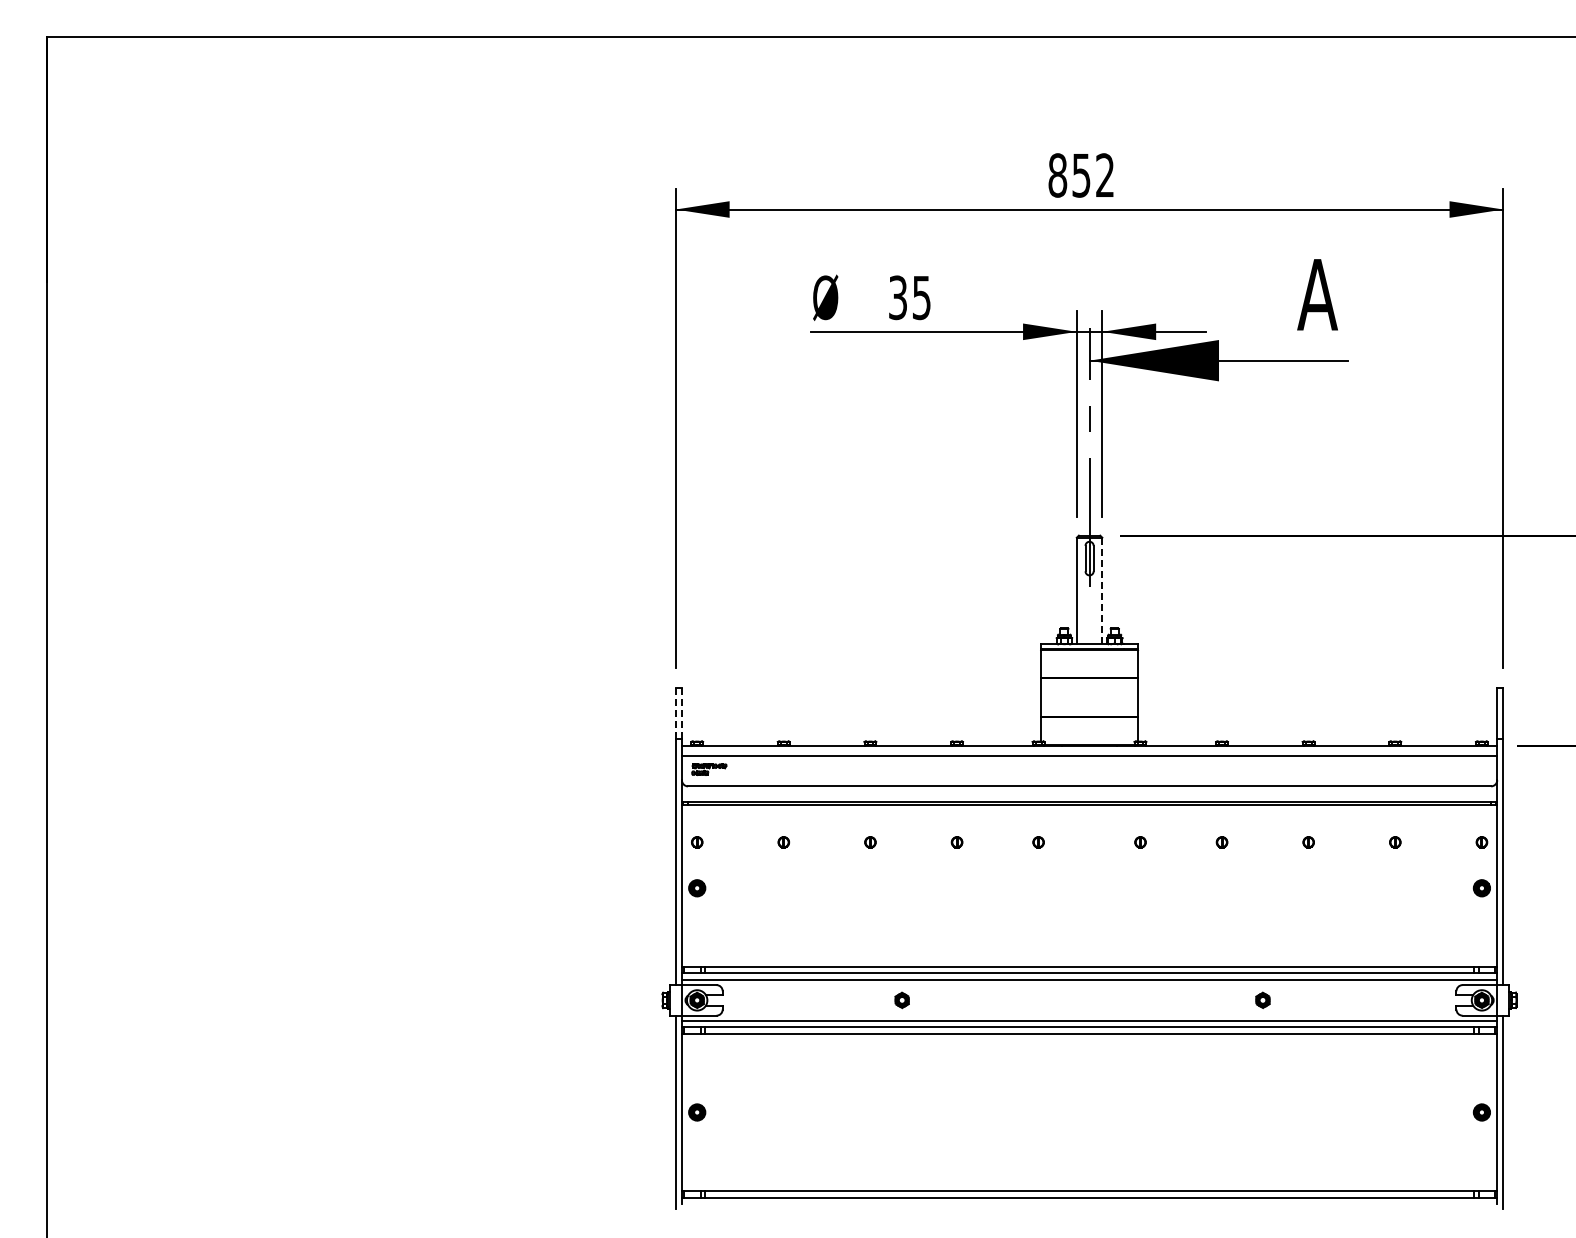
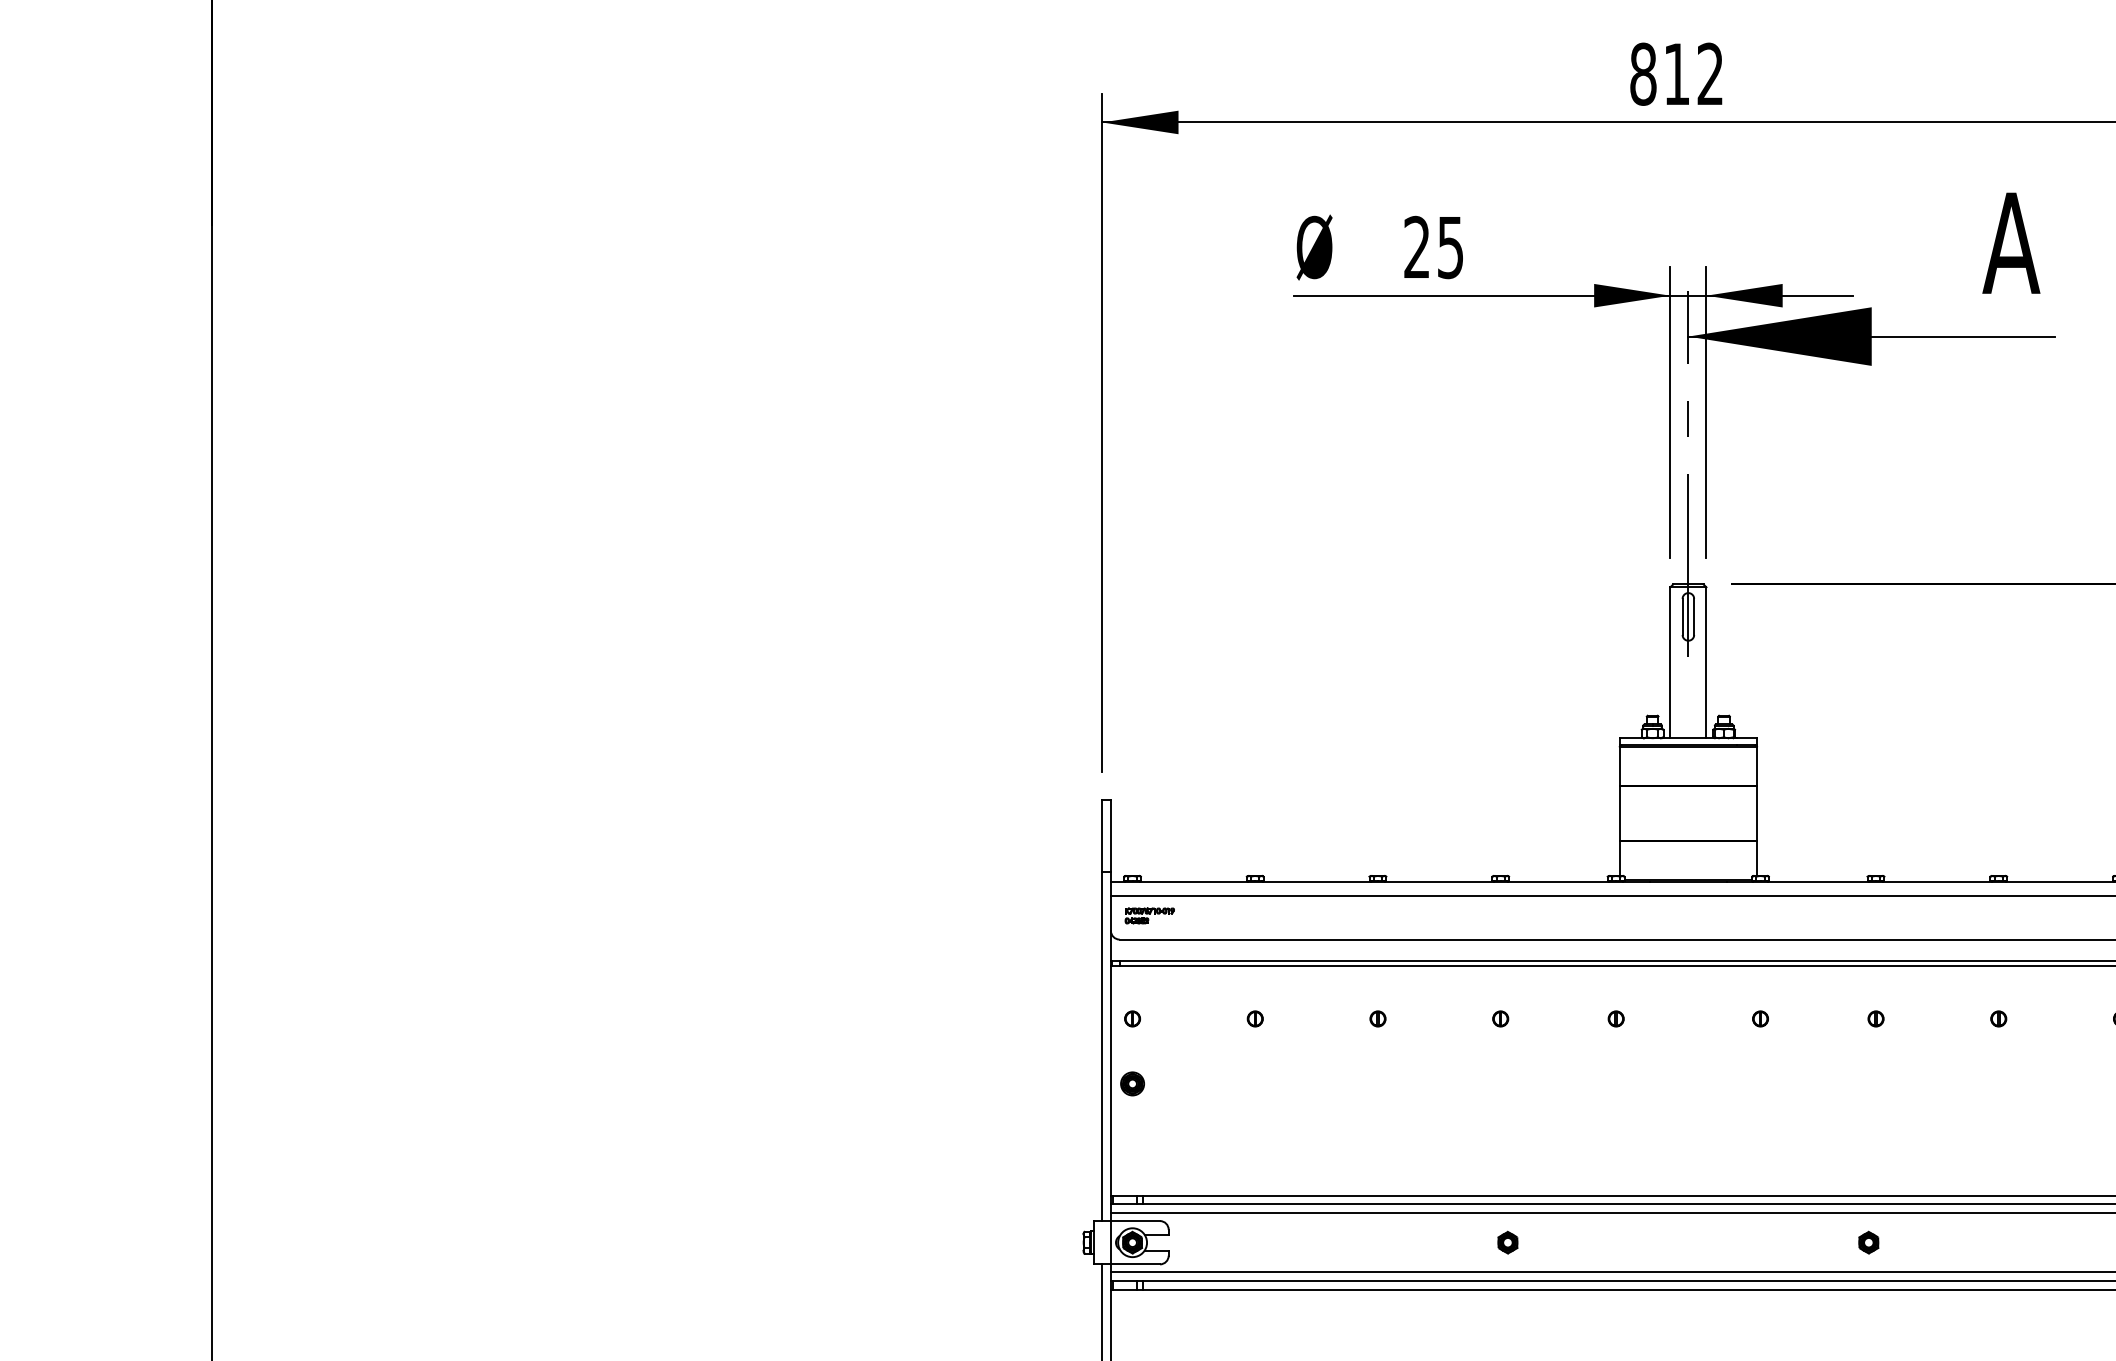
text: (1081, 175) -> (1676, 74), 852 -> 812
text: (897, 297) -> (1416, 247), 35 -> 25
line: (1102, 590) -> (1706, 662), dashed -> solid
line: (675, 712) -> (1101, 834), dashed -> solid
line: (681, 712) -> (1110, 834), dashed -> solid
part: (901, 1000) -> (1506, 1242), moved
part: (1262, 1000) -> (1868, 1242), moved

